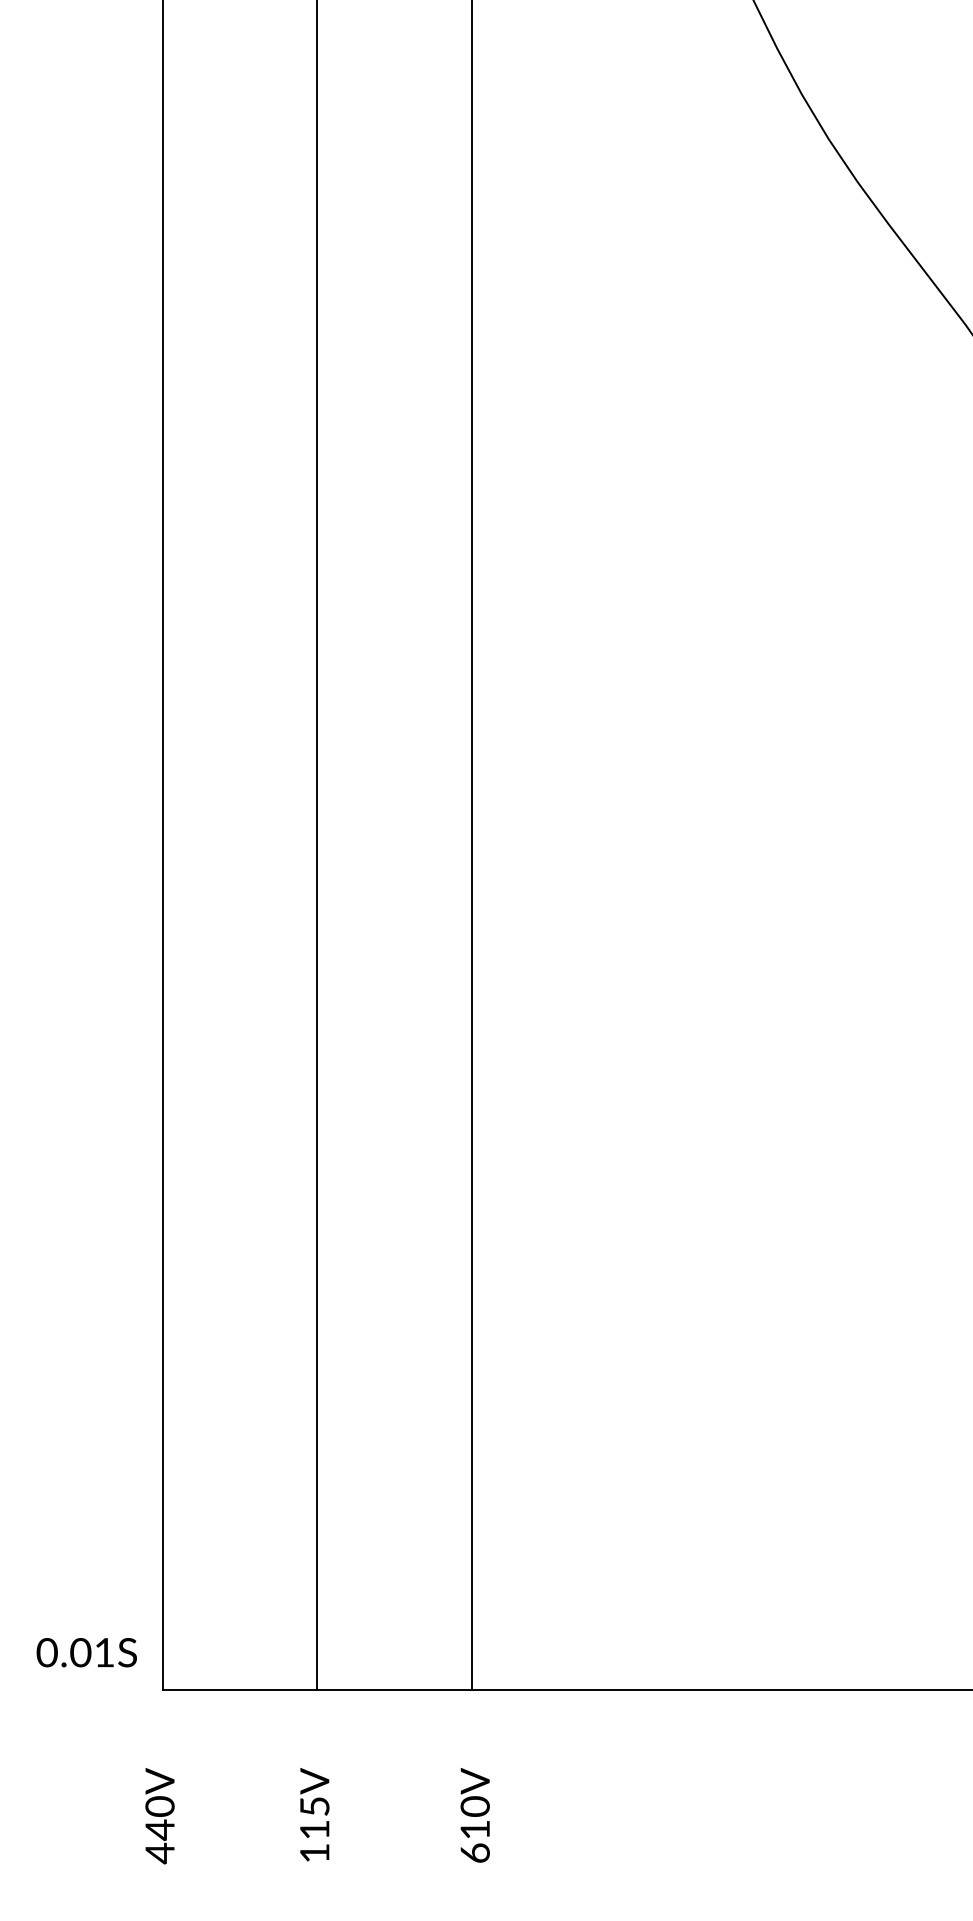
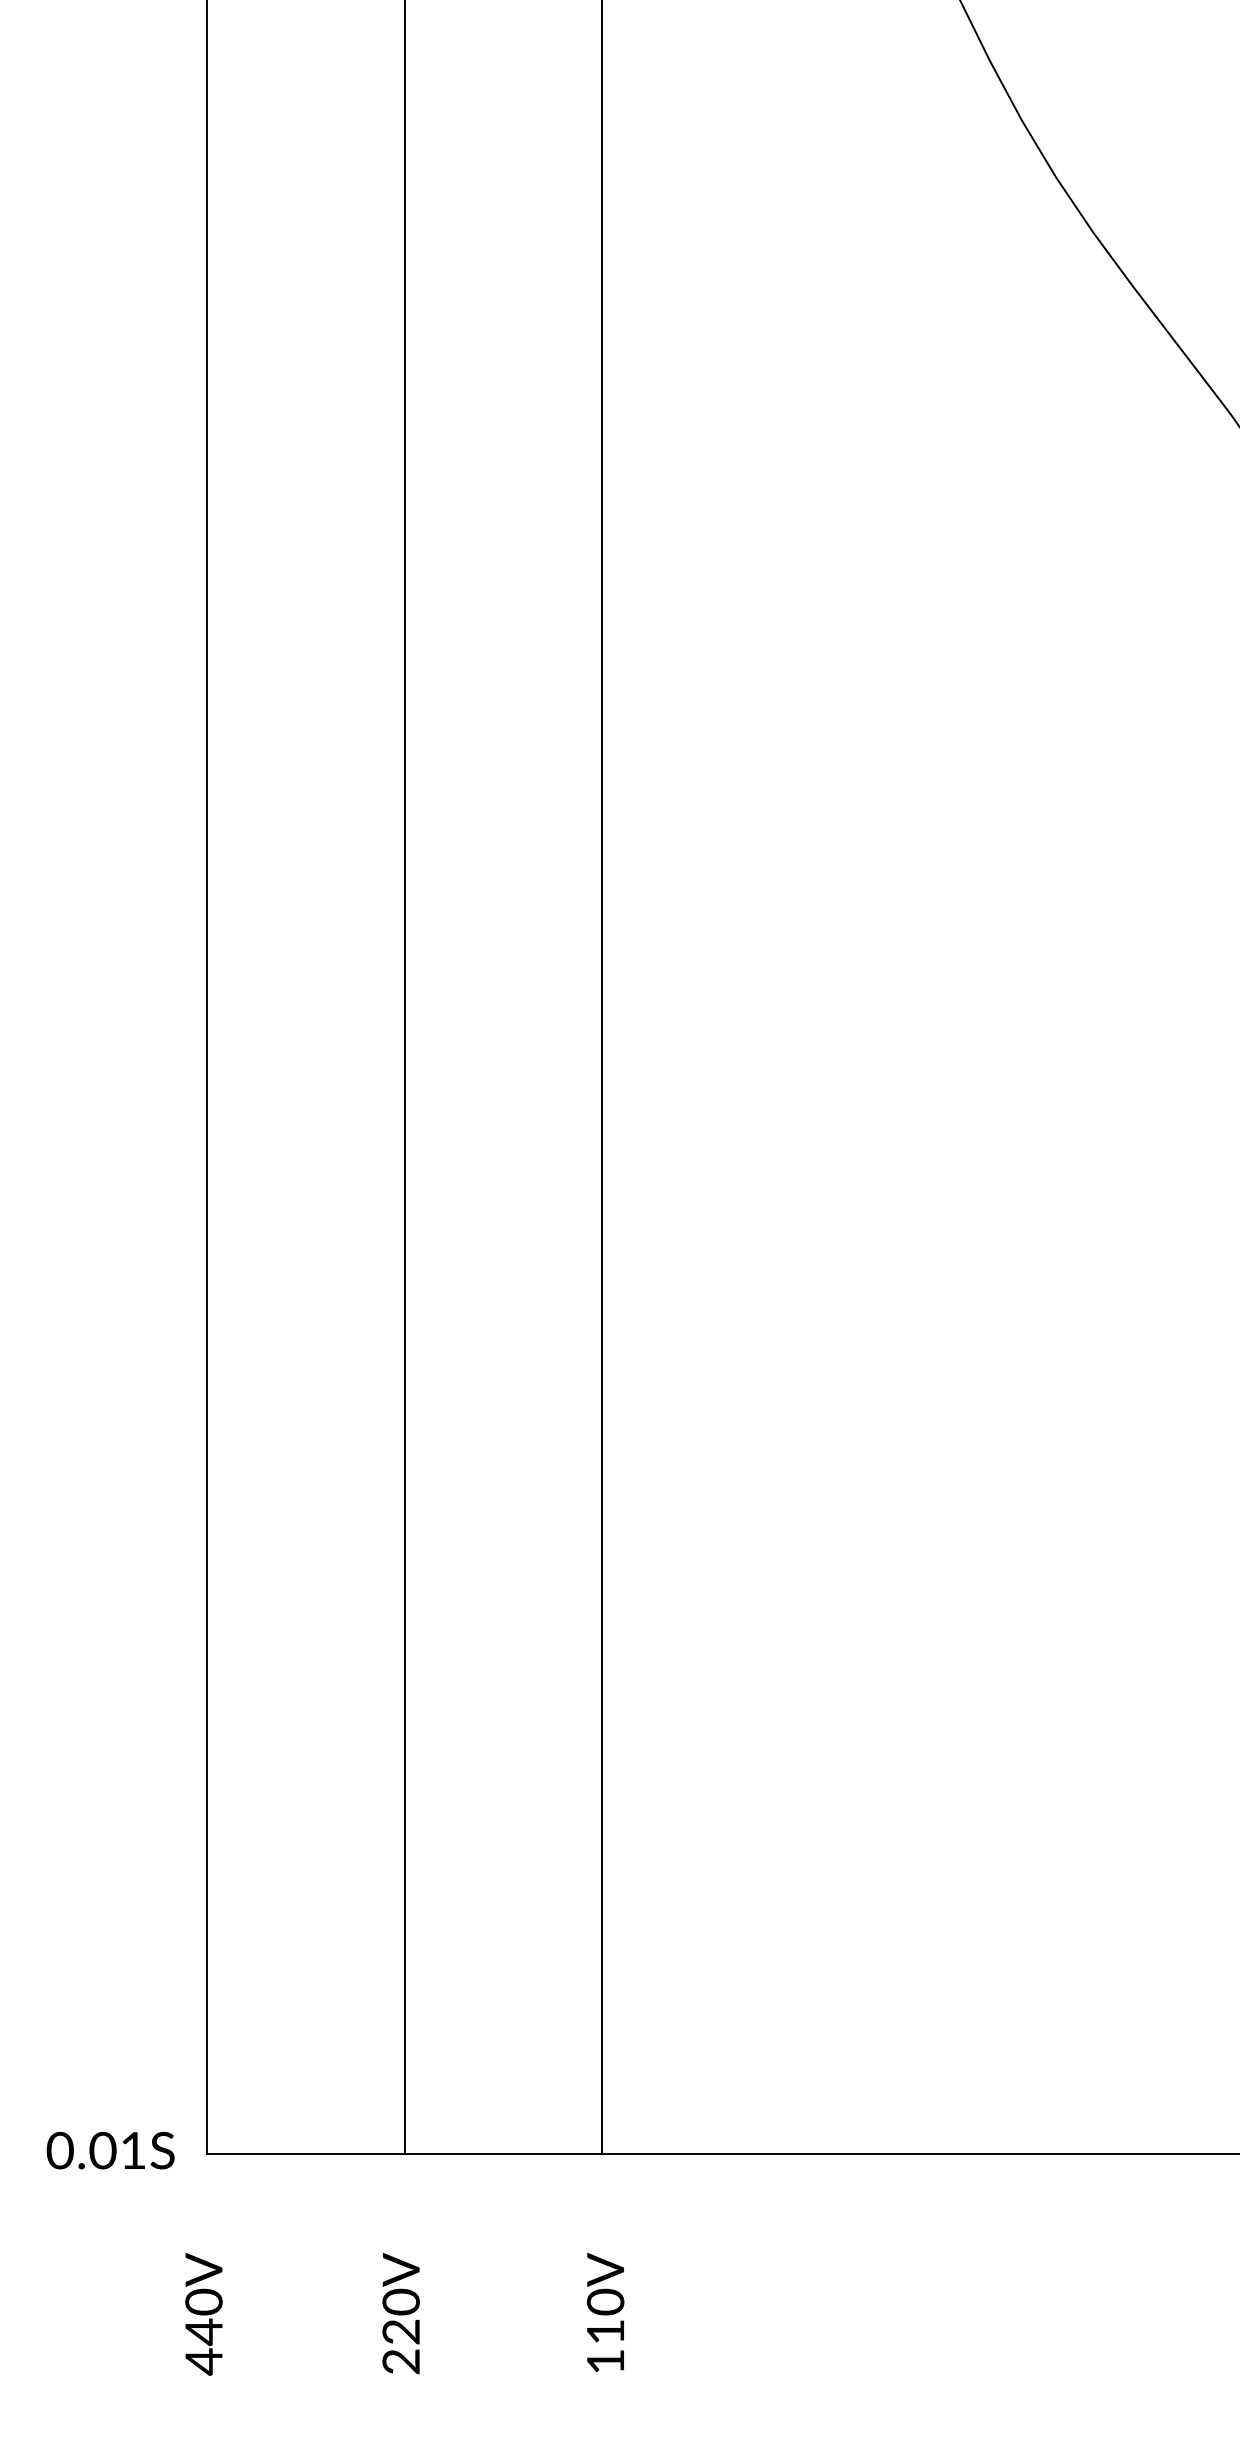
text: (86, 1652) -> (110, 2150), moved
text: (314, 1829) -> (400, 2331), 115V -> 220V
text: (474, 1852) -> (604, 2360), 610V -> 110V

